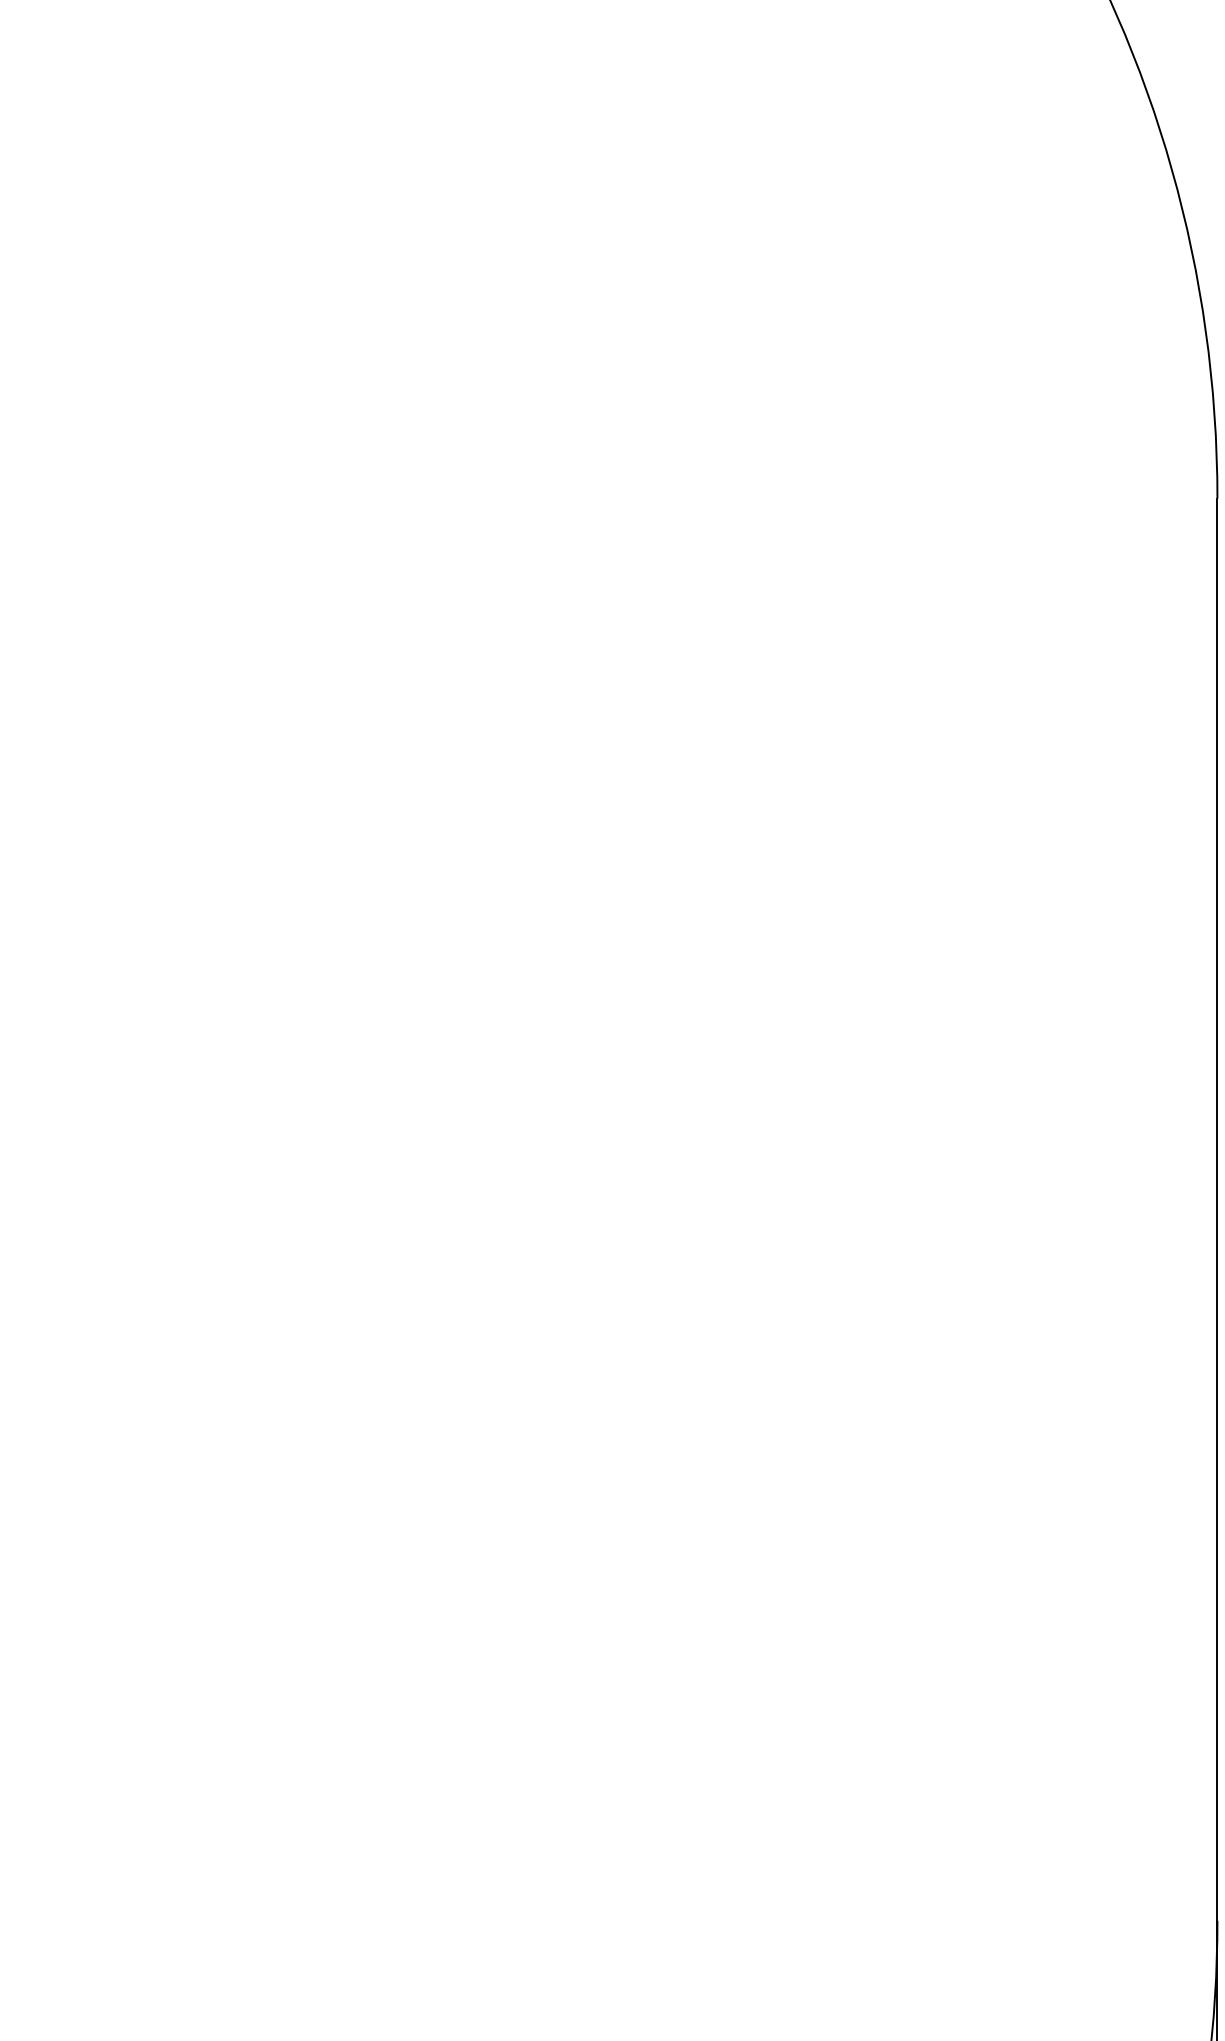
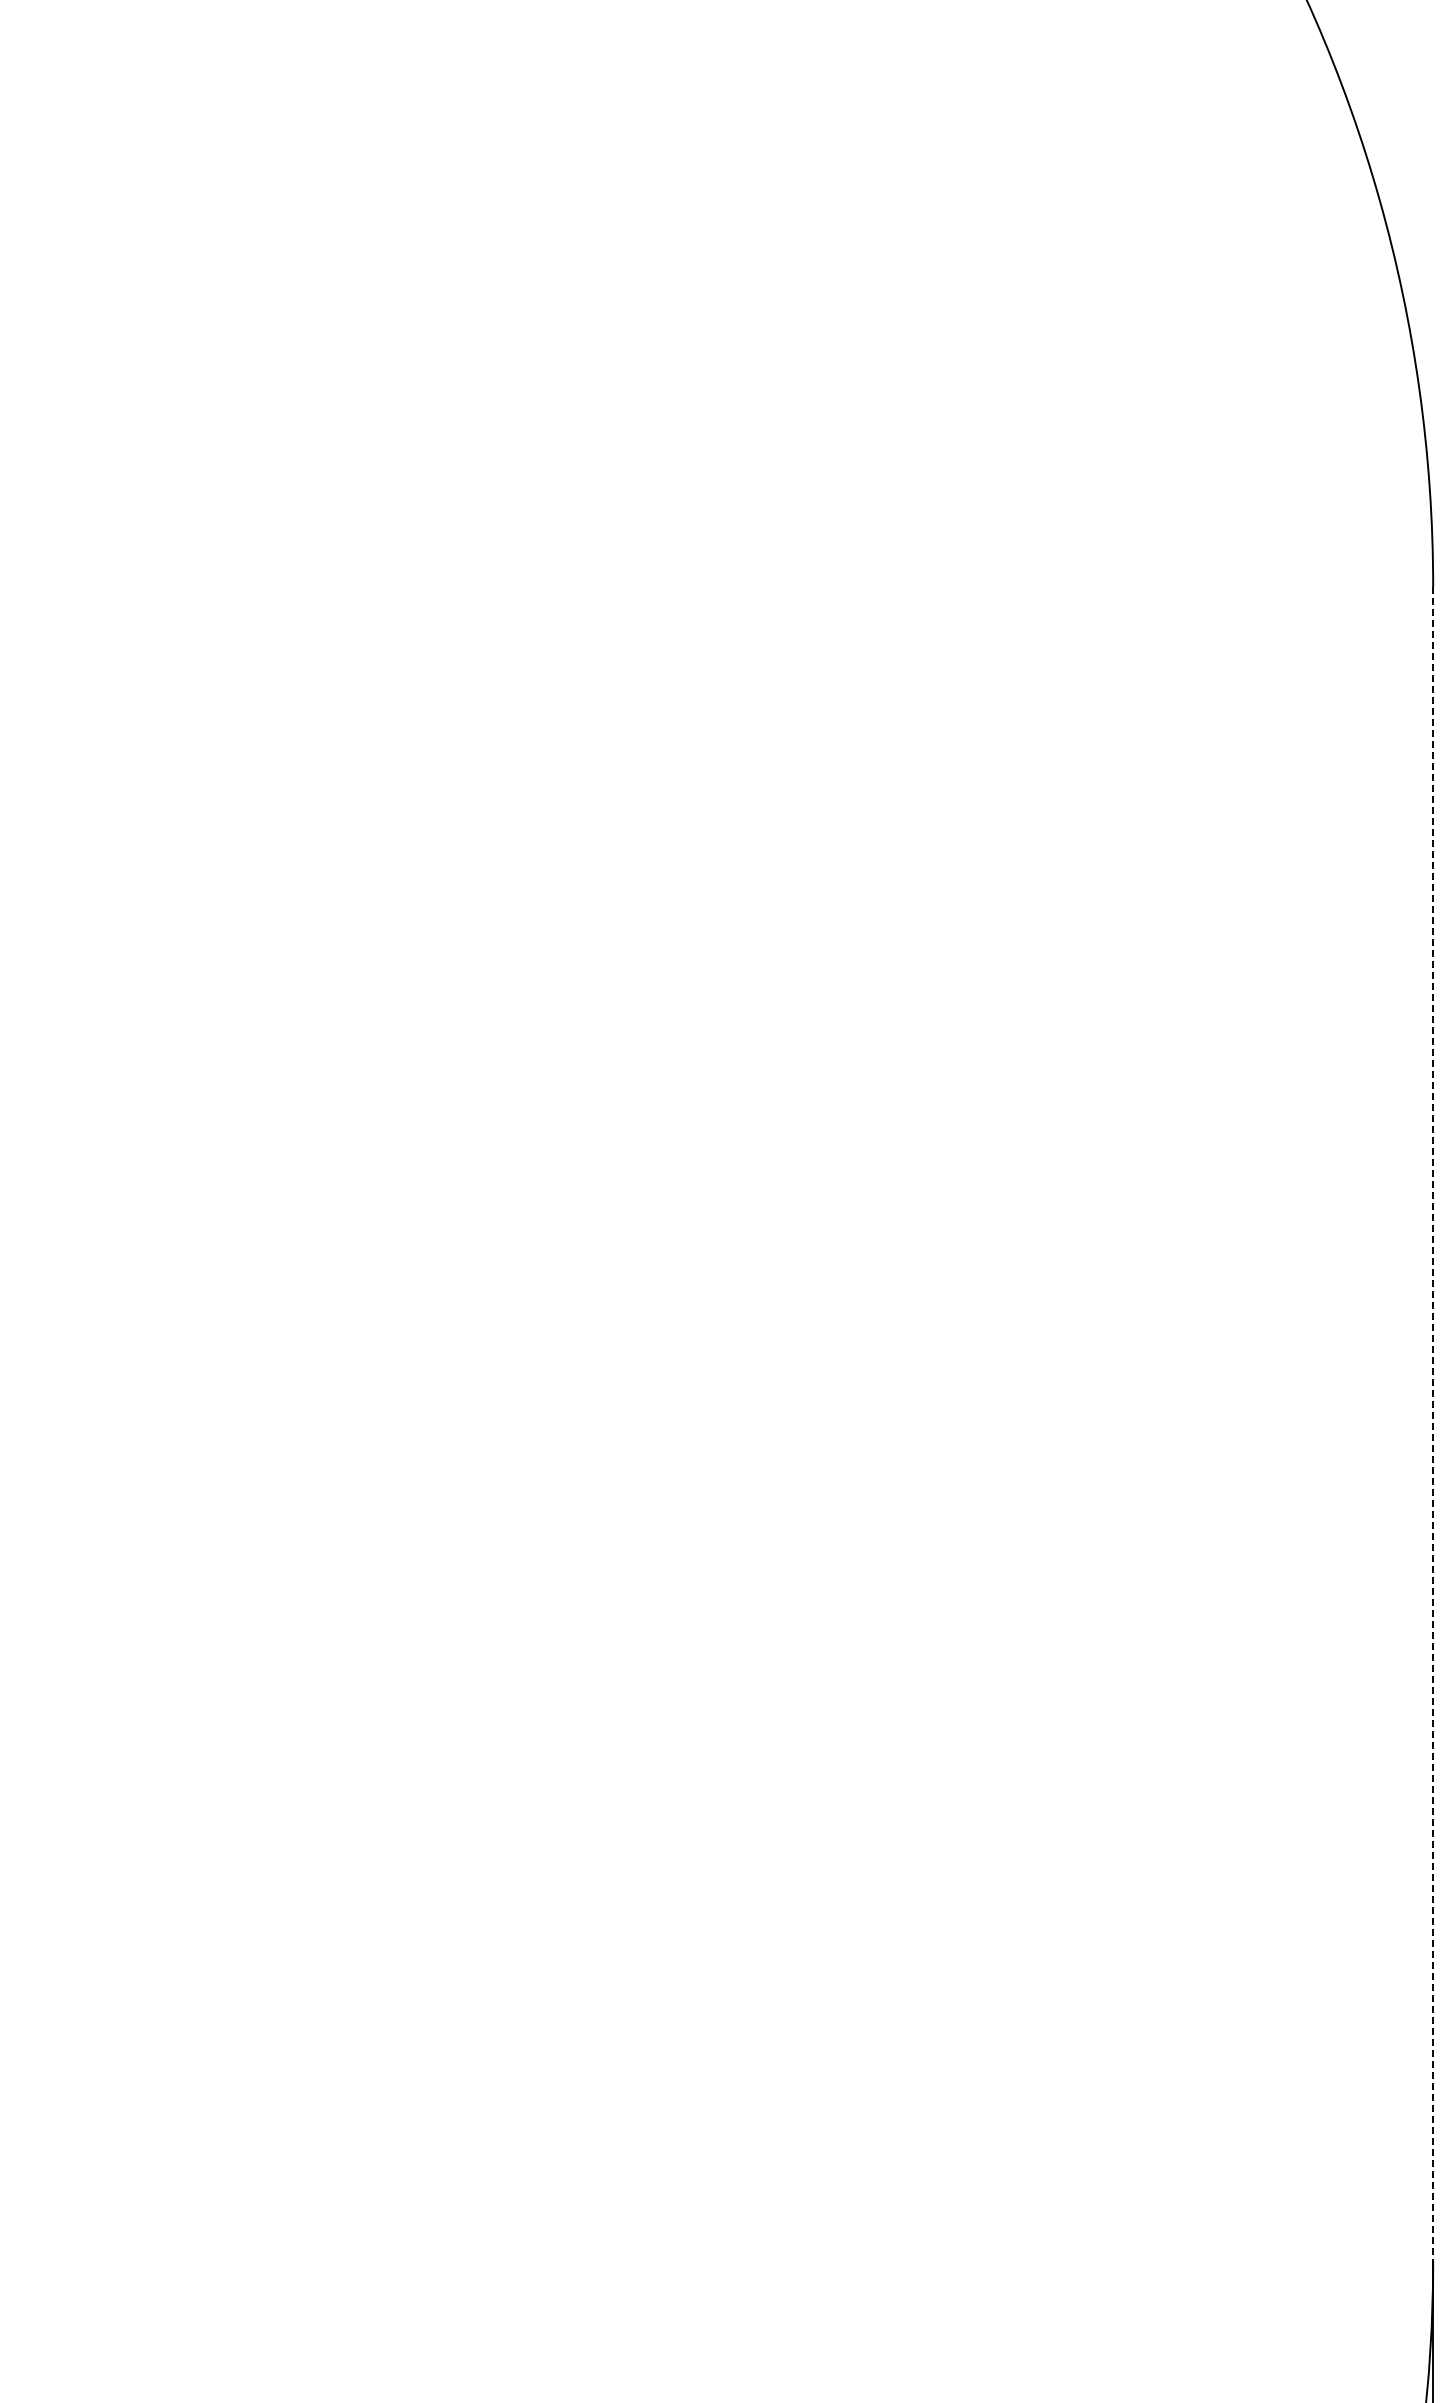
line: (1217, 1231) -> (1433, 1449), solid -> dashed

